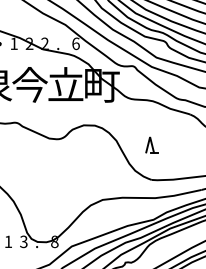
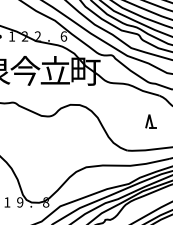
part: (151, 144) -> (150, 120), moved
text: (23, 241) -> (19, 202), 3 -> 9

